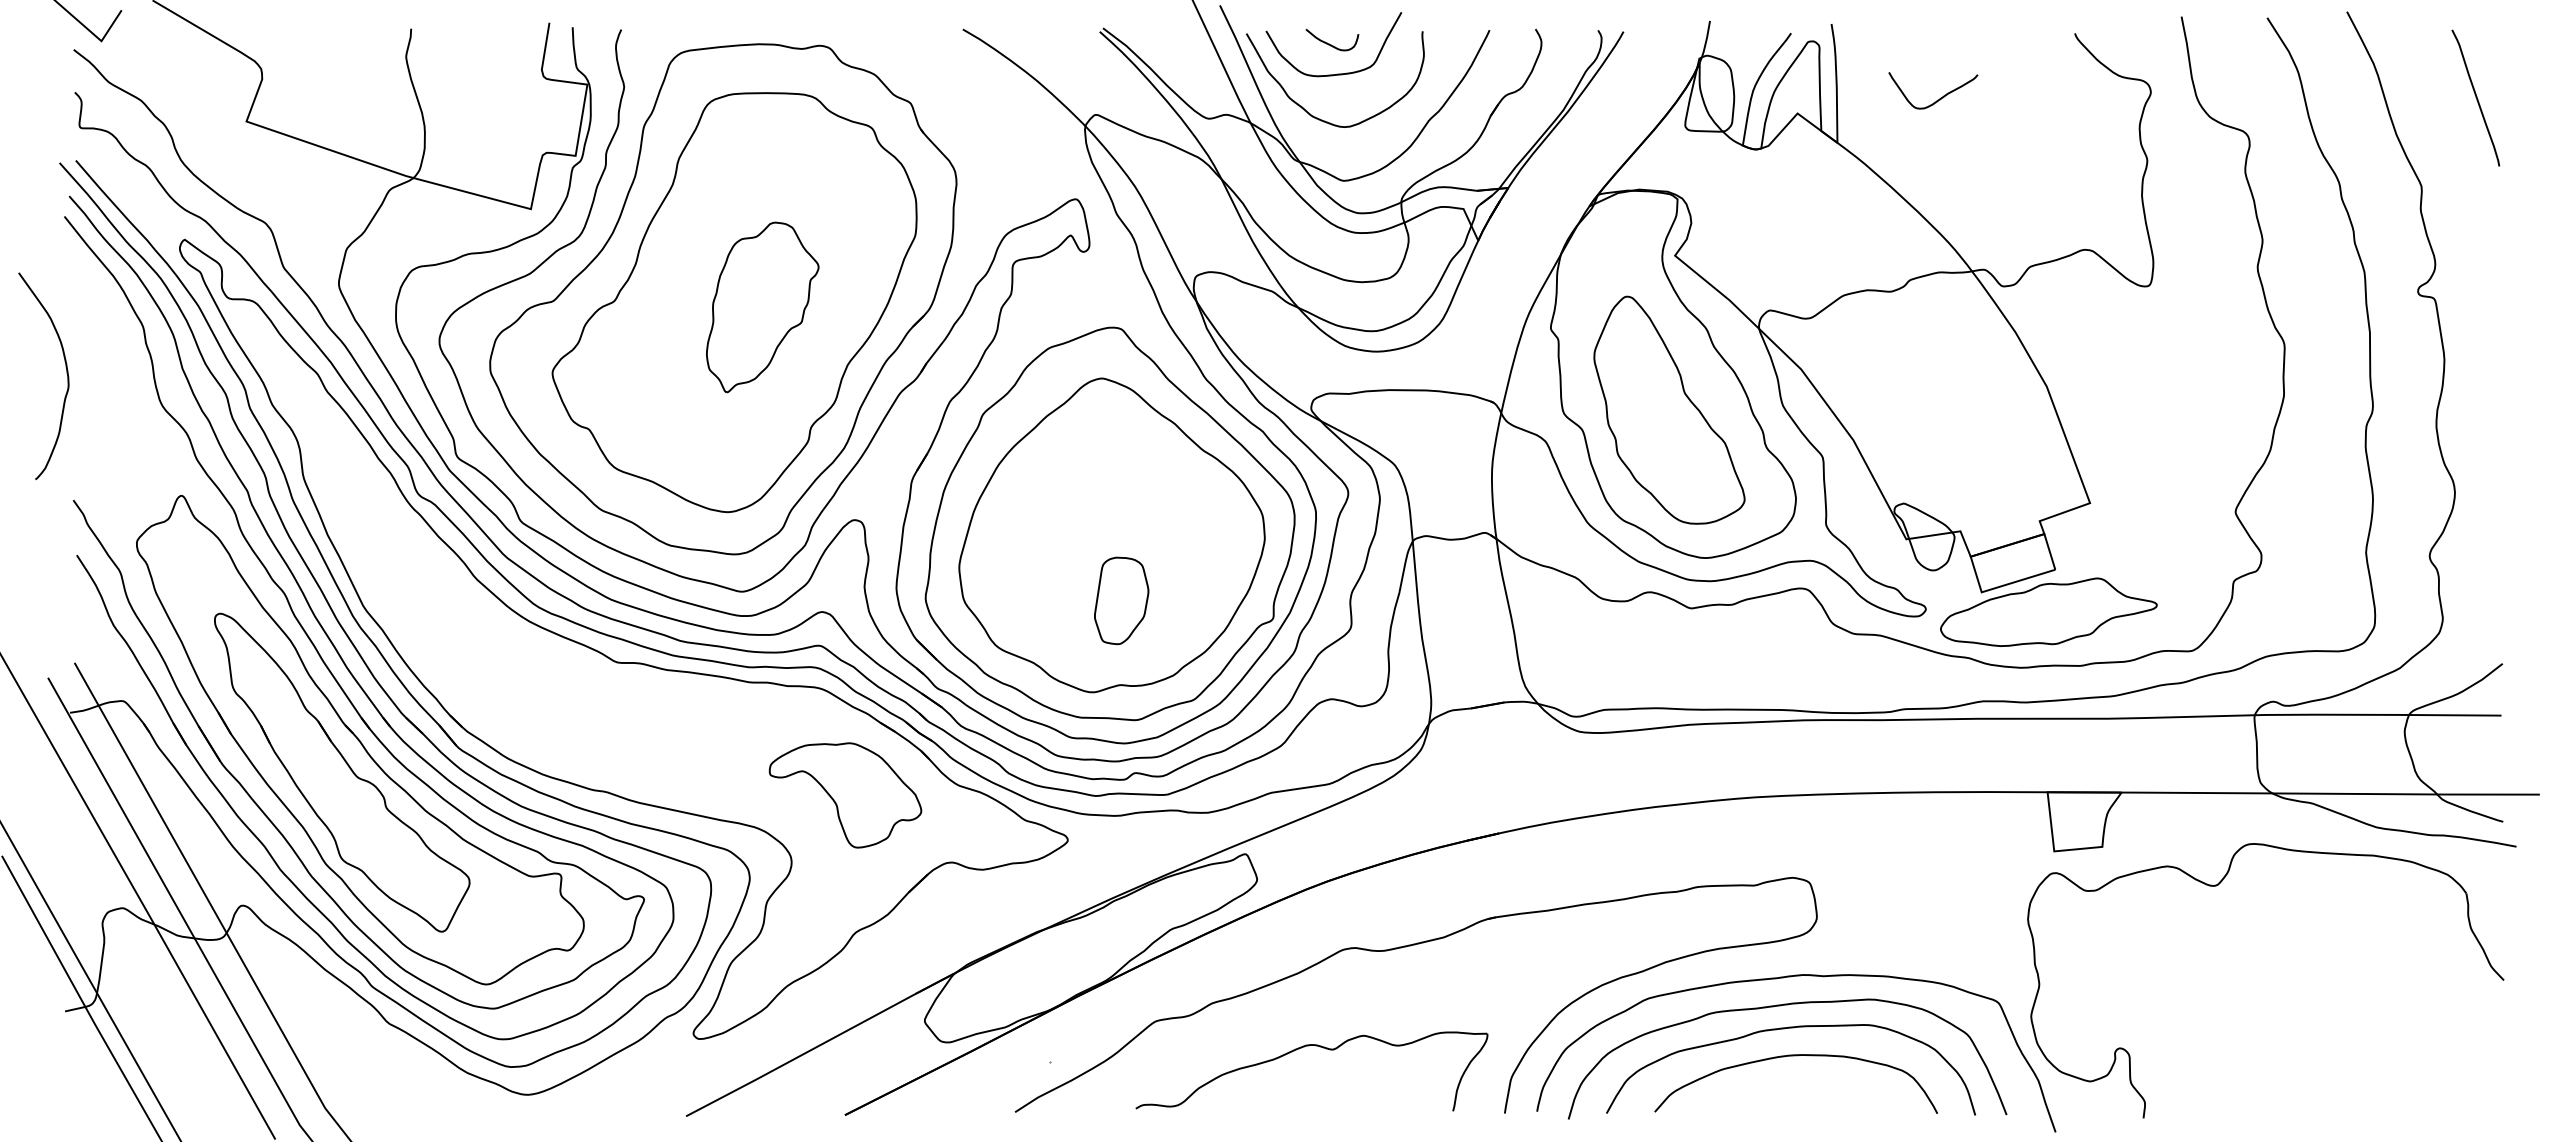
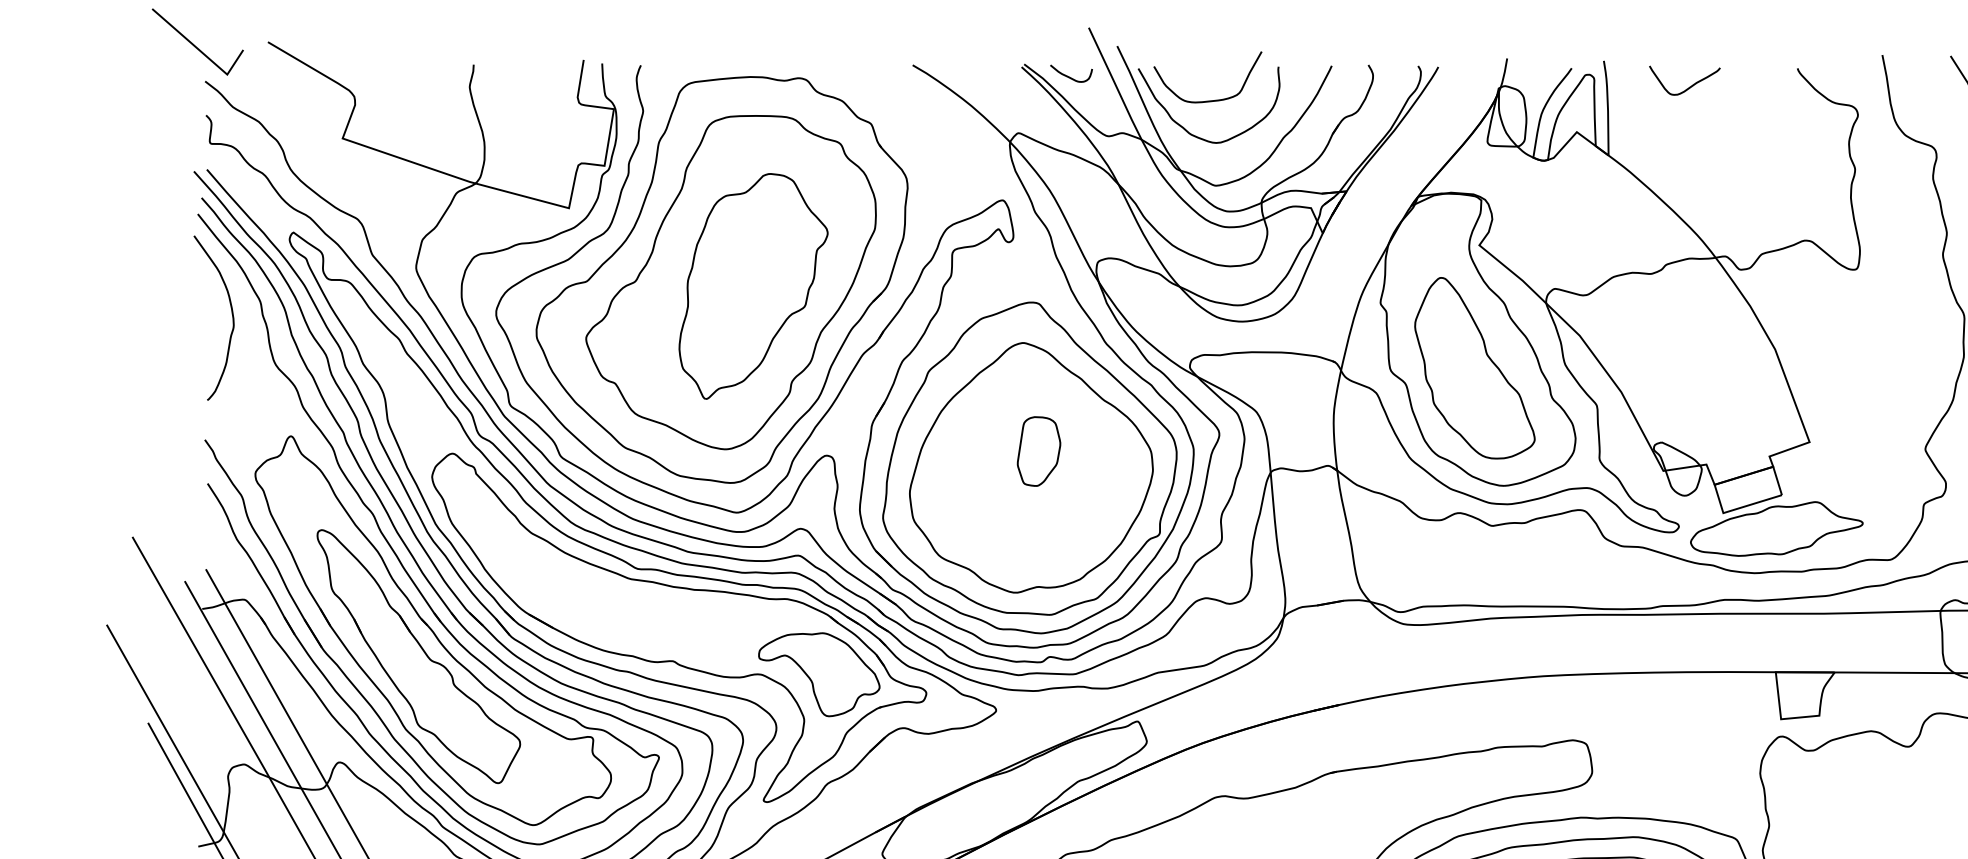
curve: (1329, 43) -> (1069, 76), moved
curve: (1940, 97) -> (1690, 85), moved
part: (762, 307) -> (753, 286), size x1.67
curve: (66, 373) -> (232, 315), moved
part: (1121, 600) -> (1038, 451), moved
part: (669, 736) -> (679, 627), added

